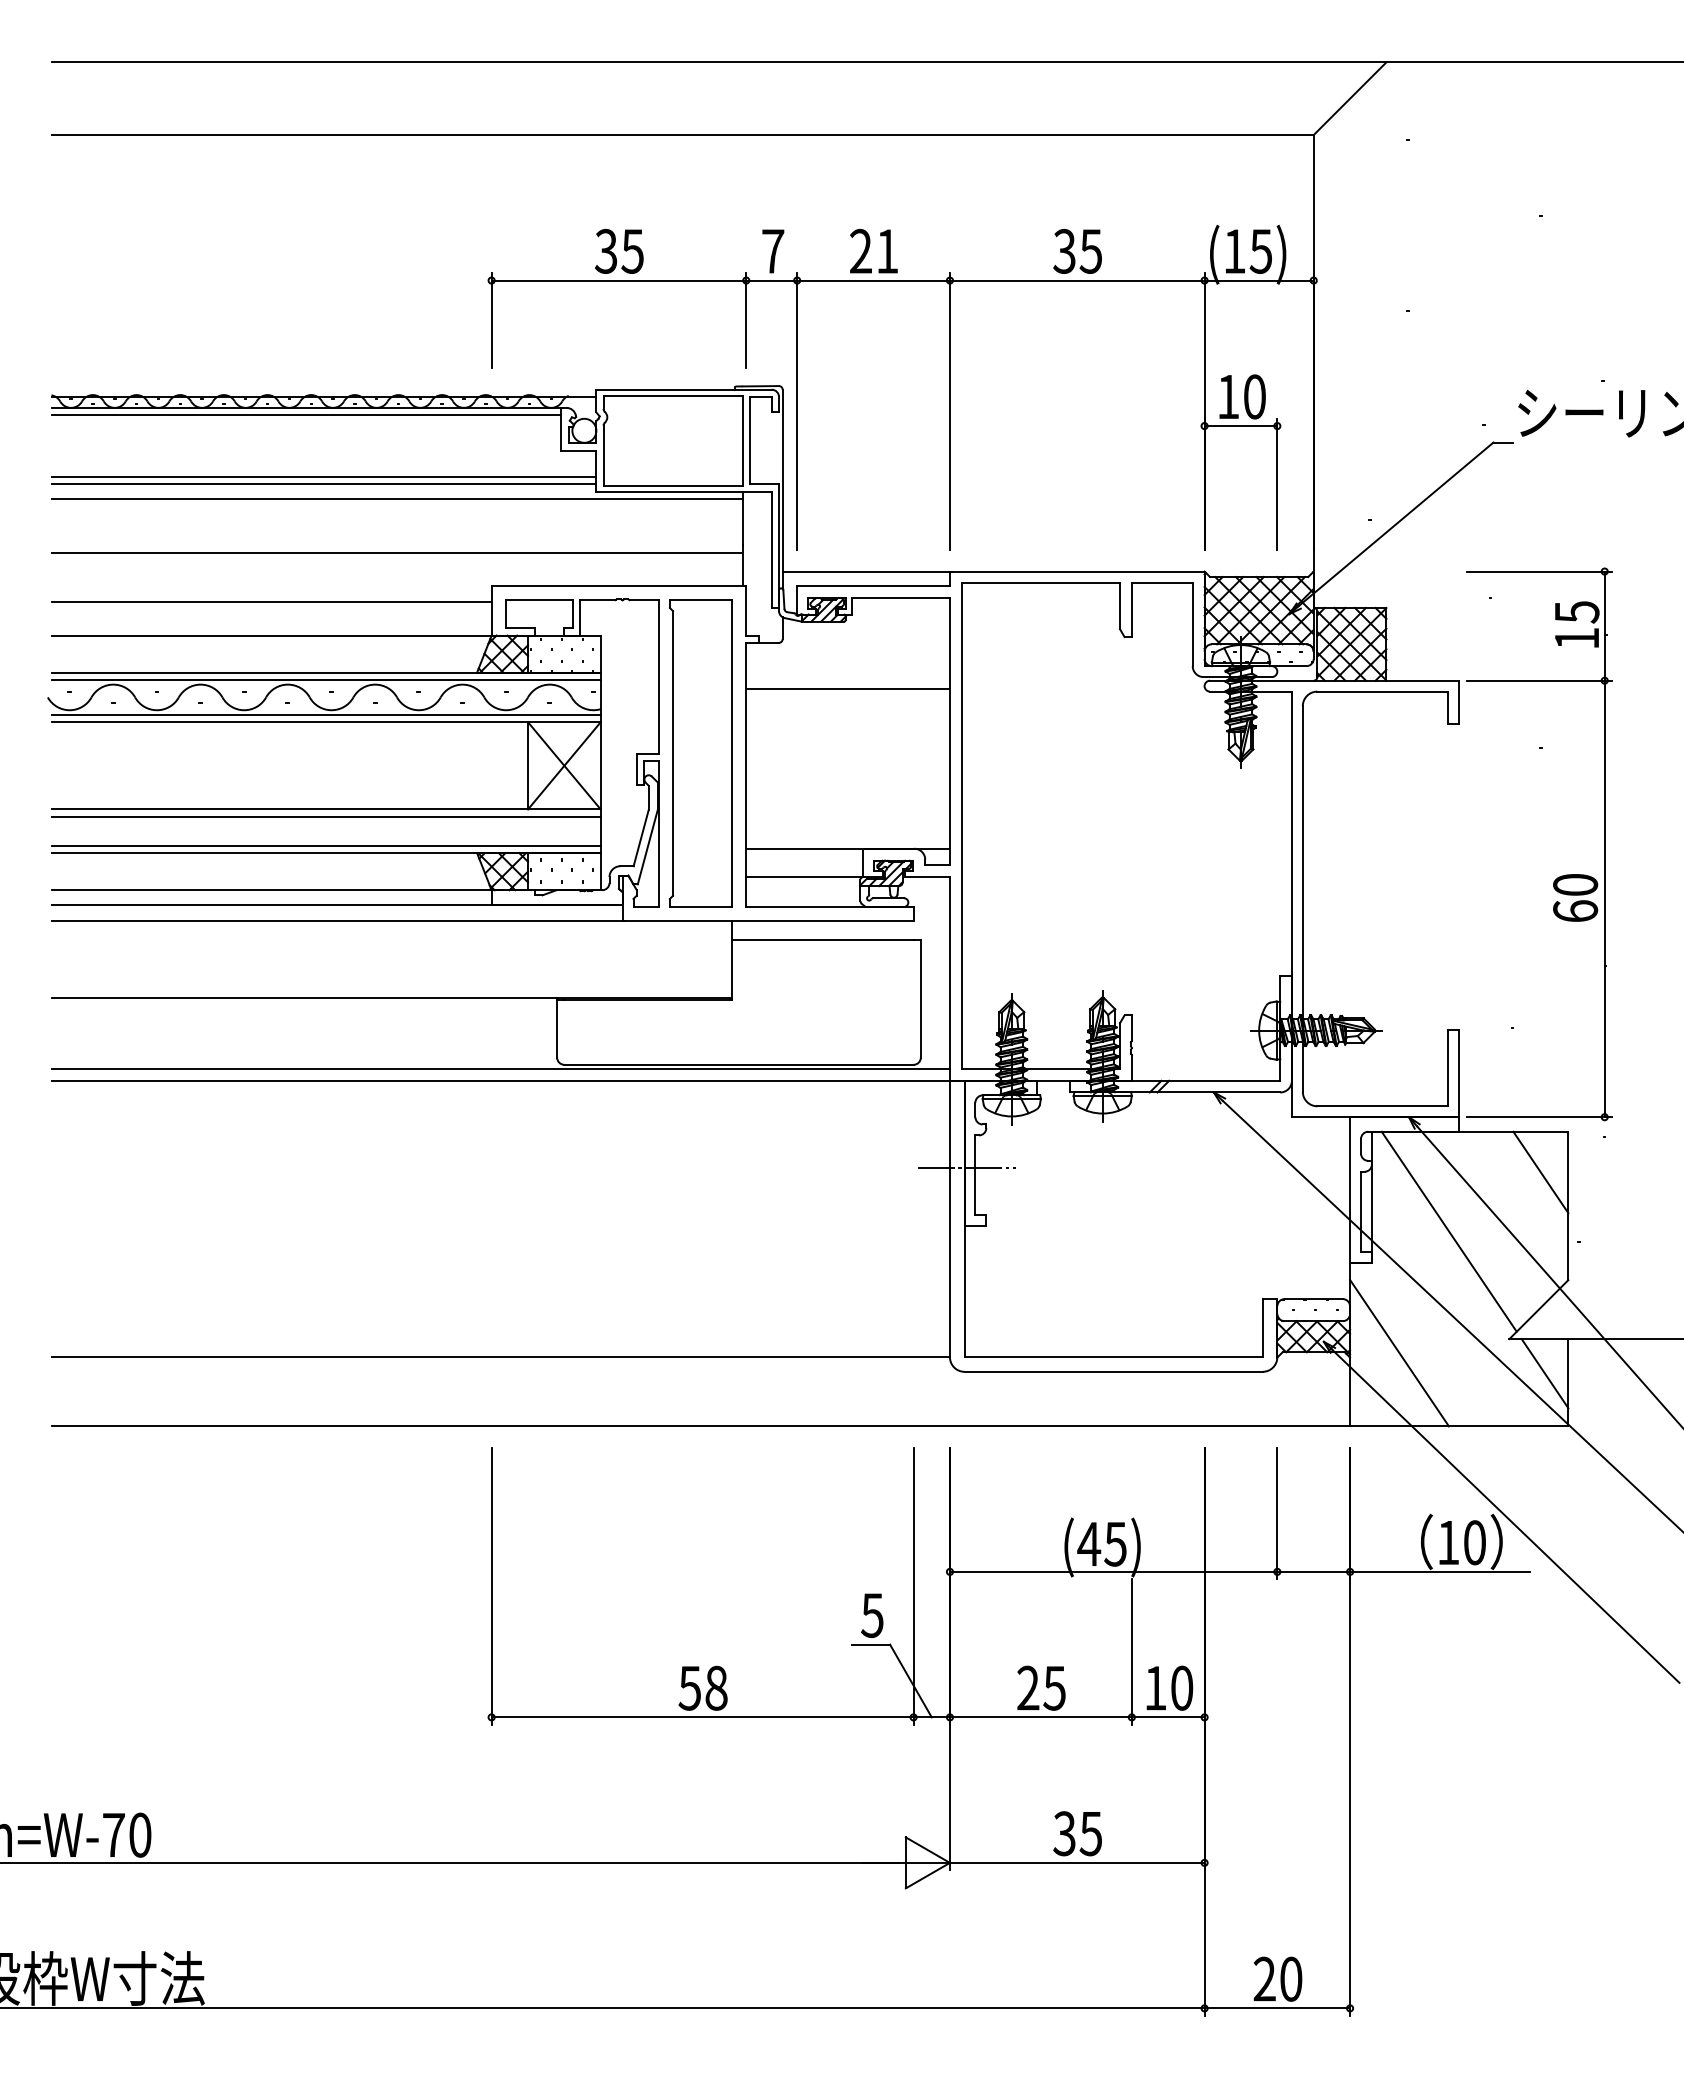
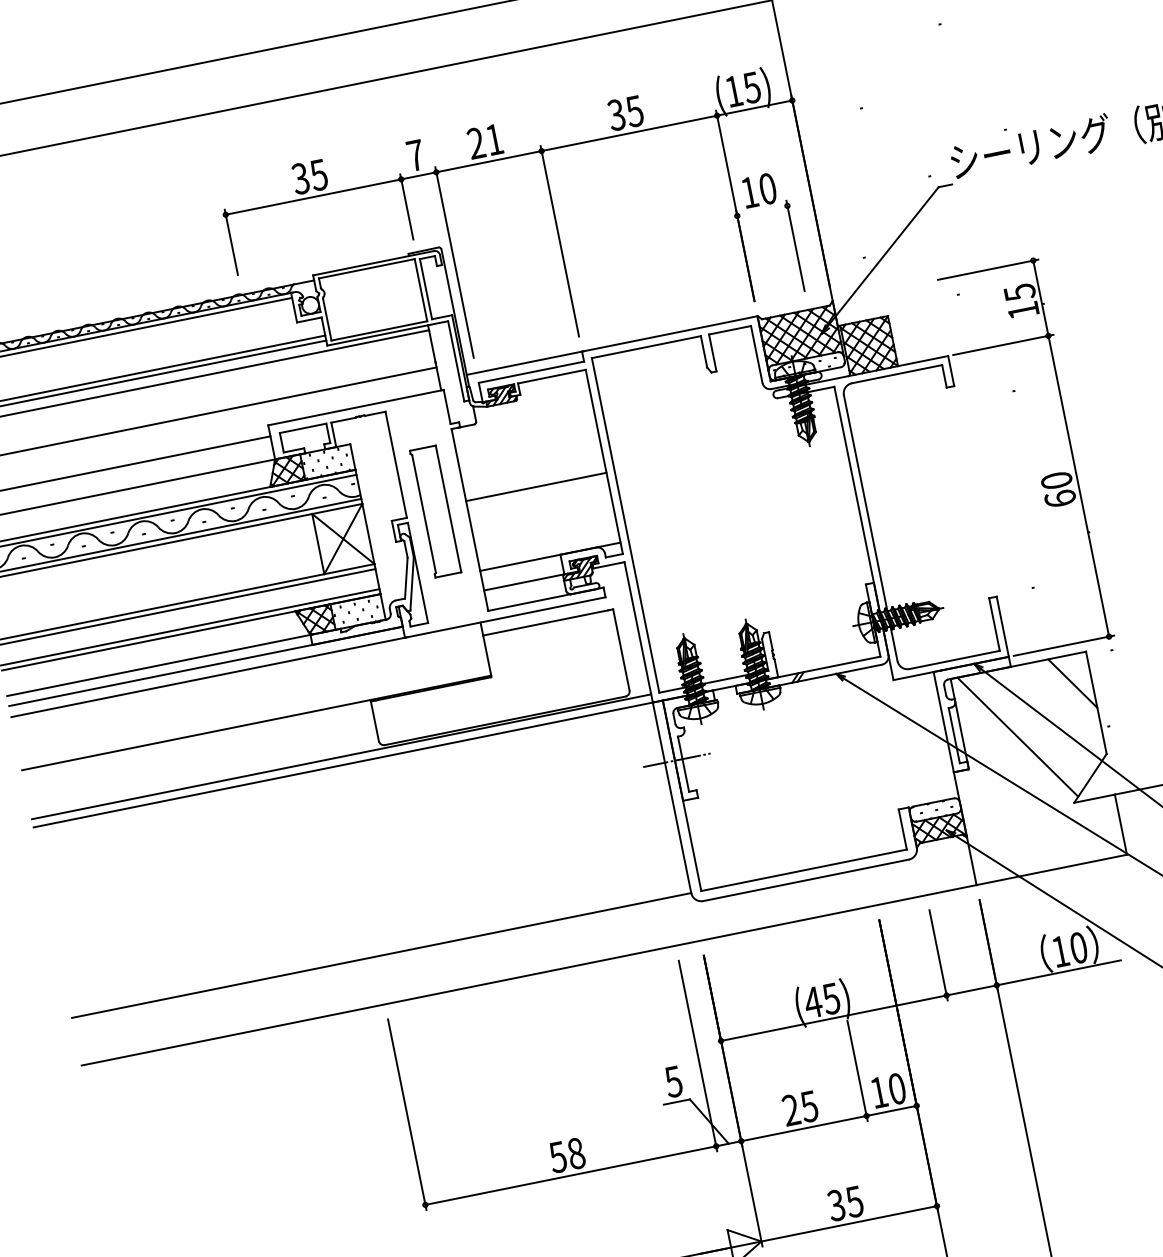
line: (1240, 426) -> (762, 211), removed
line: (847, 689) -> (535, 487), moved
part: (700, 753) -> (435, 511), size x0.6
line: (1399, 1352) -> (1000, 827), removed
line: (1544, 1373) -> (1103, 821), removed

